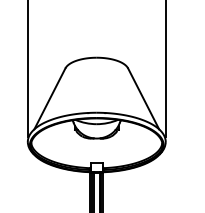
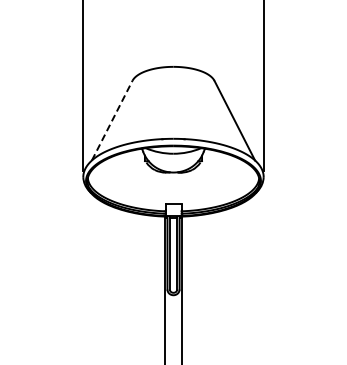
line: (50, 98) -> (112, 120), solid -> dashed

